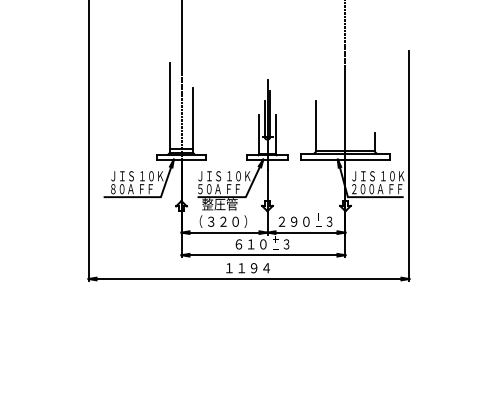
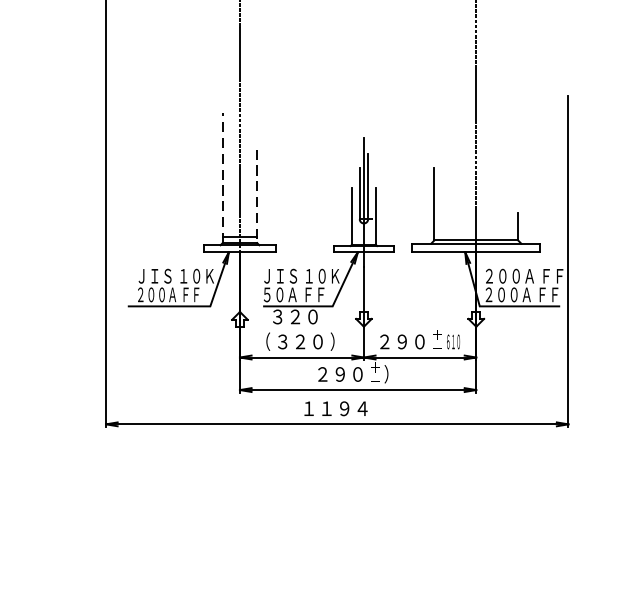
line: (169, 107) -> (222, 177), solid -> dashed
line: (193, 121) -> (257, 197), solid -> dashed
text: (378, 176) -> (523, 276), ＪＩＳ １０Ｋ -> ２００Ａ ＦＦ
text: (131, 189) -> (167, 295), ８０Ａ ＦＦ -> ２００Ａ ＦＦ
text: (219, 204) -> (294, 316), 整圧管 -> ３２０
text: (329, 221) -> (453, 341), ３ -> ６１０
text: (244, 244) -> (330, 374), ６１０ -> ２９０
text: (285, 244) -> (389, 374), ３ -> ）

